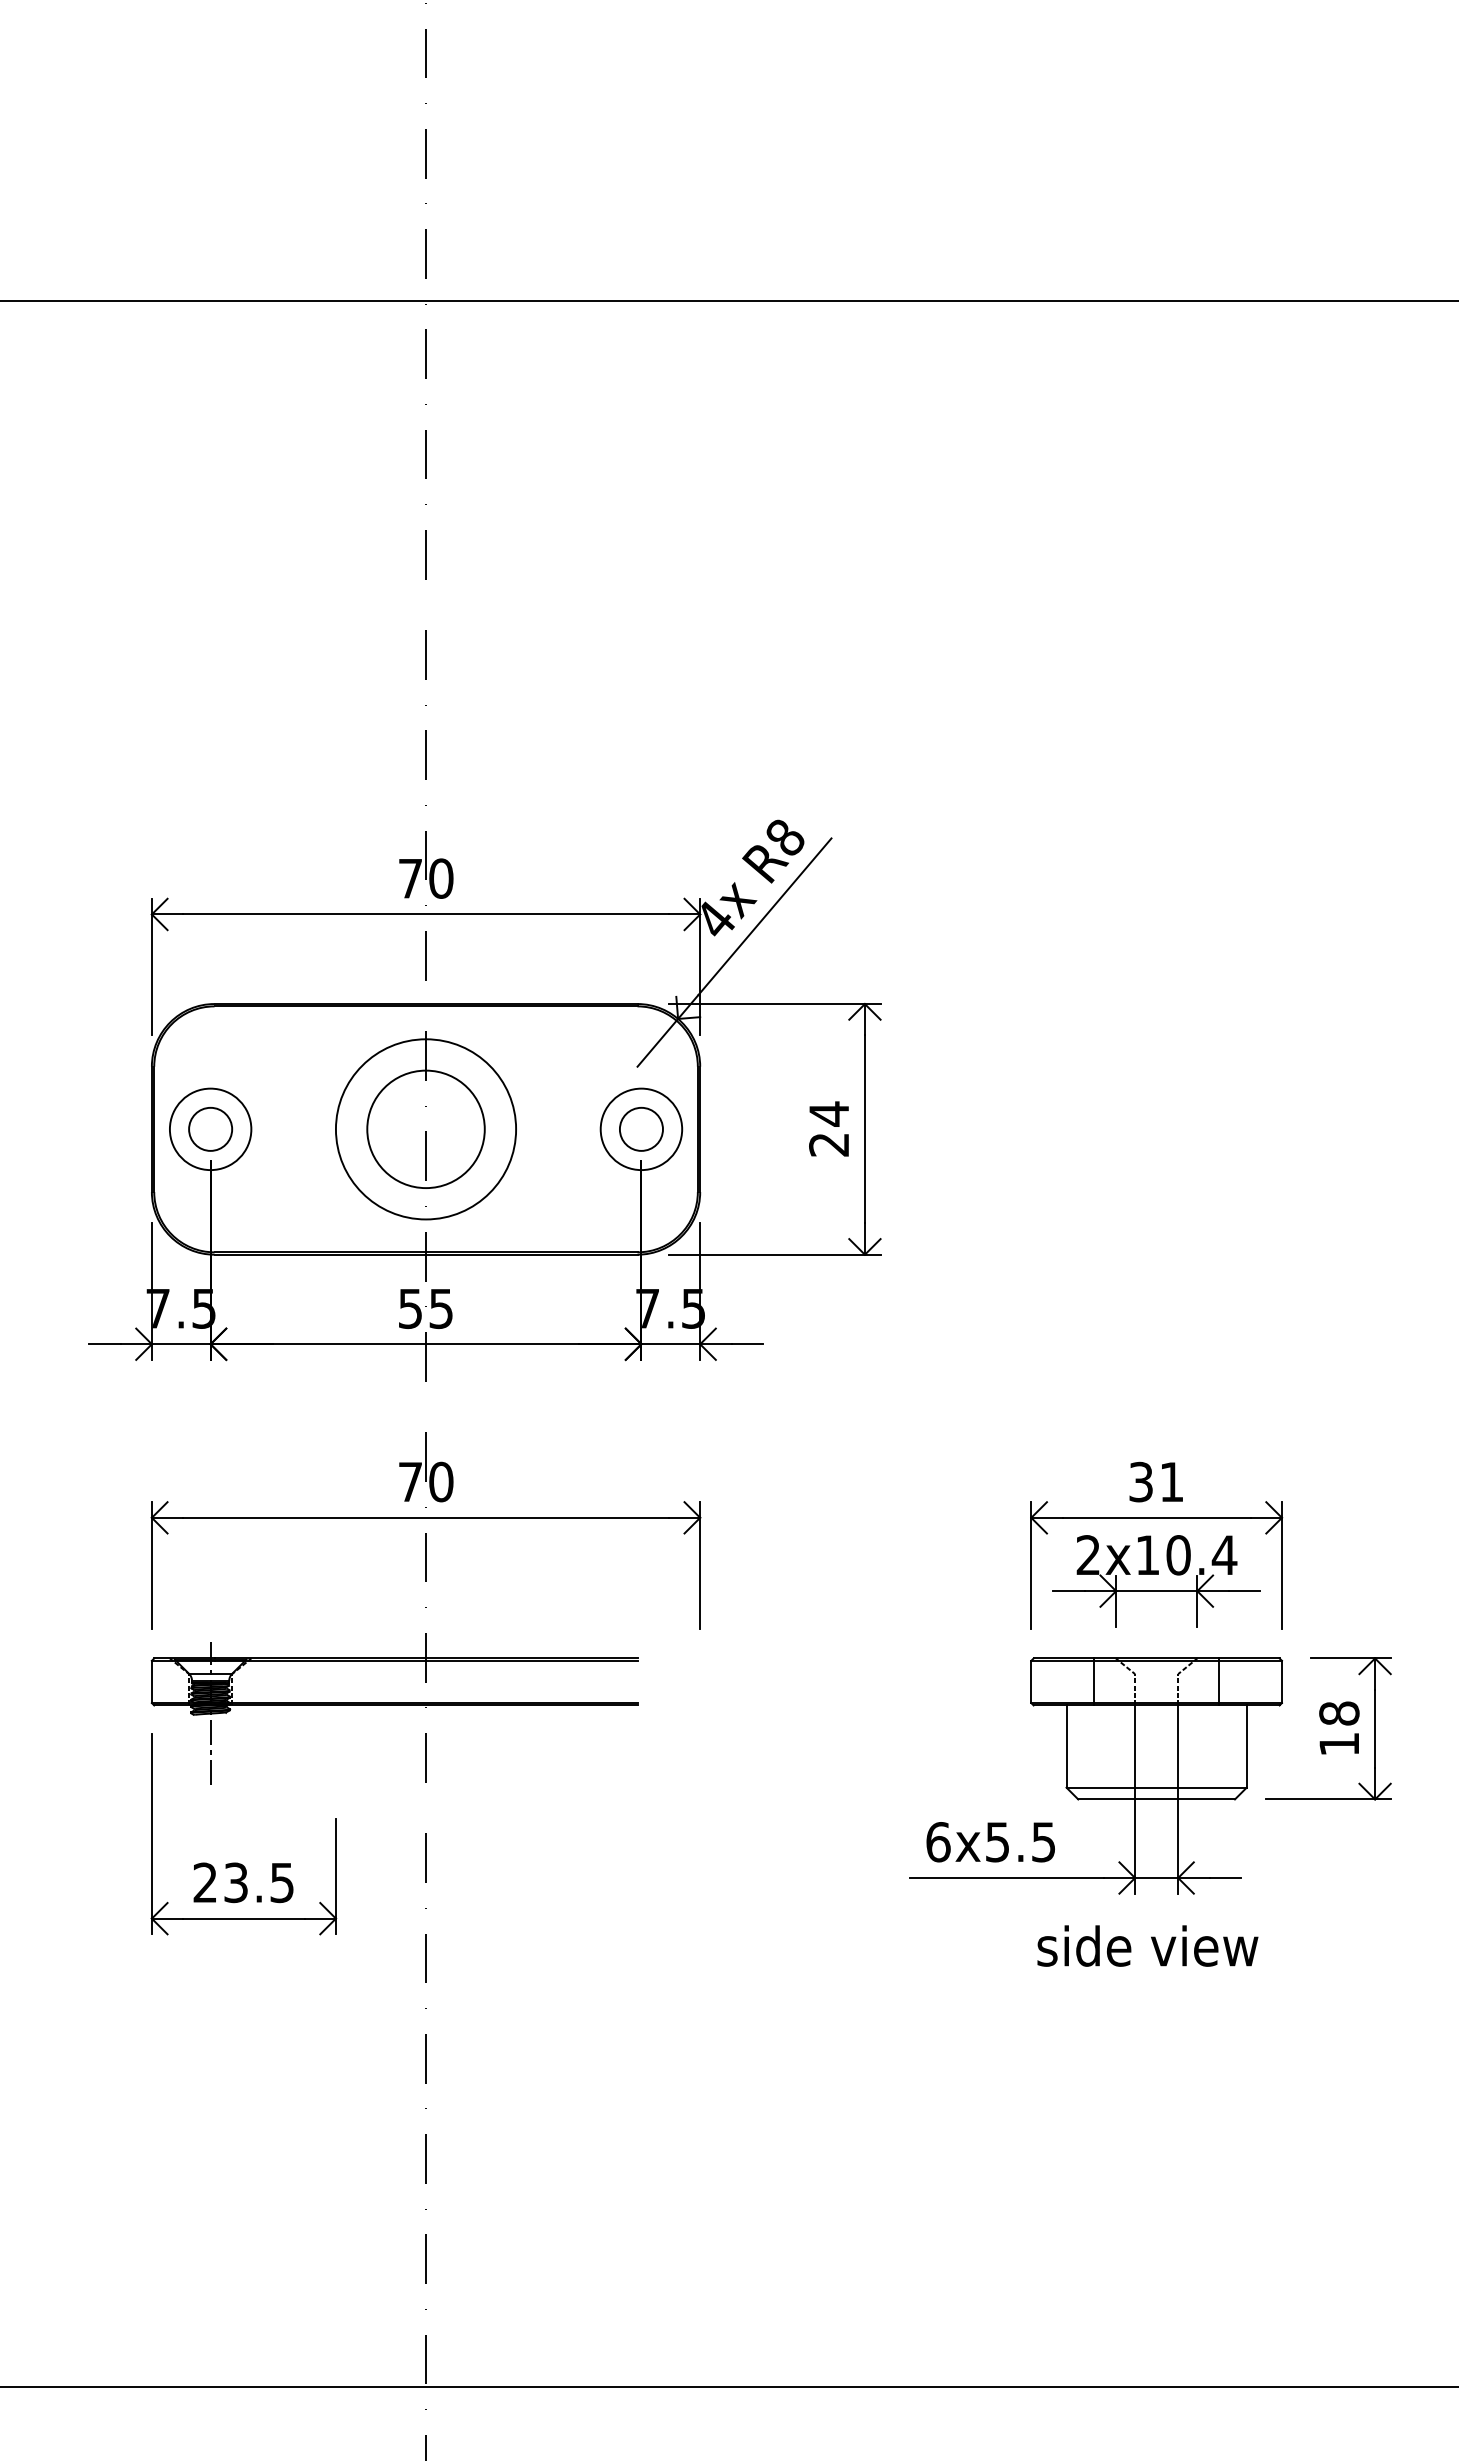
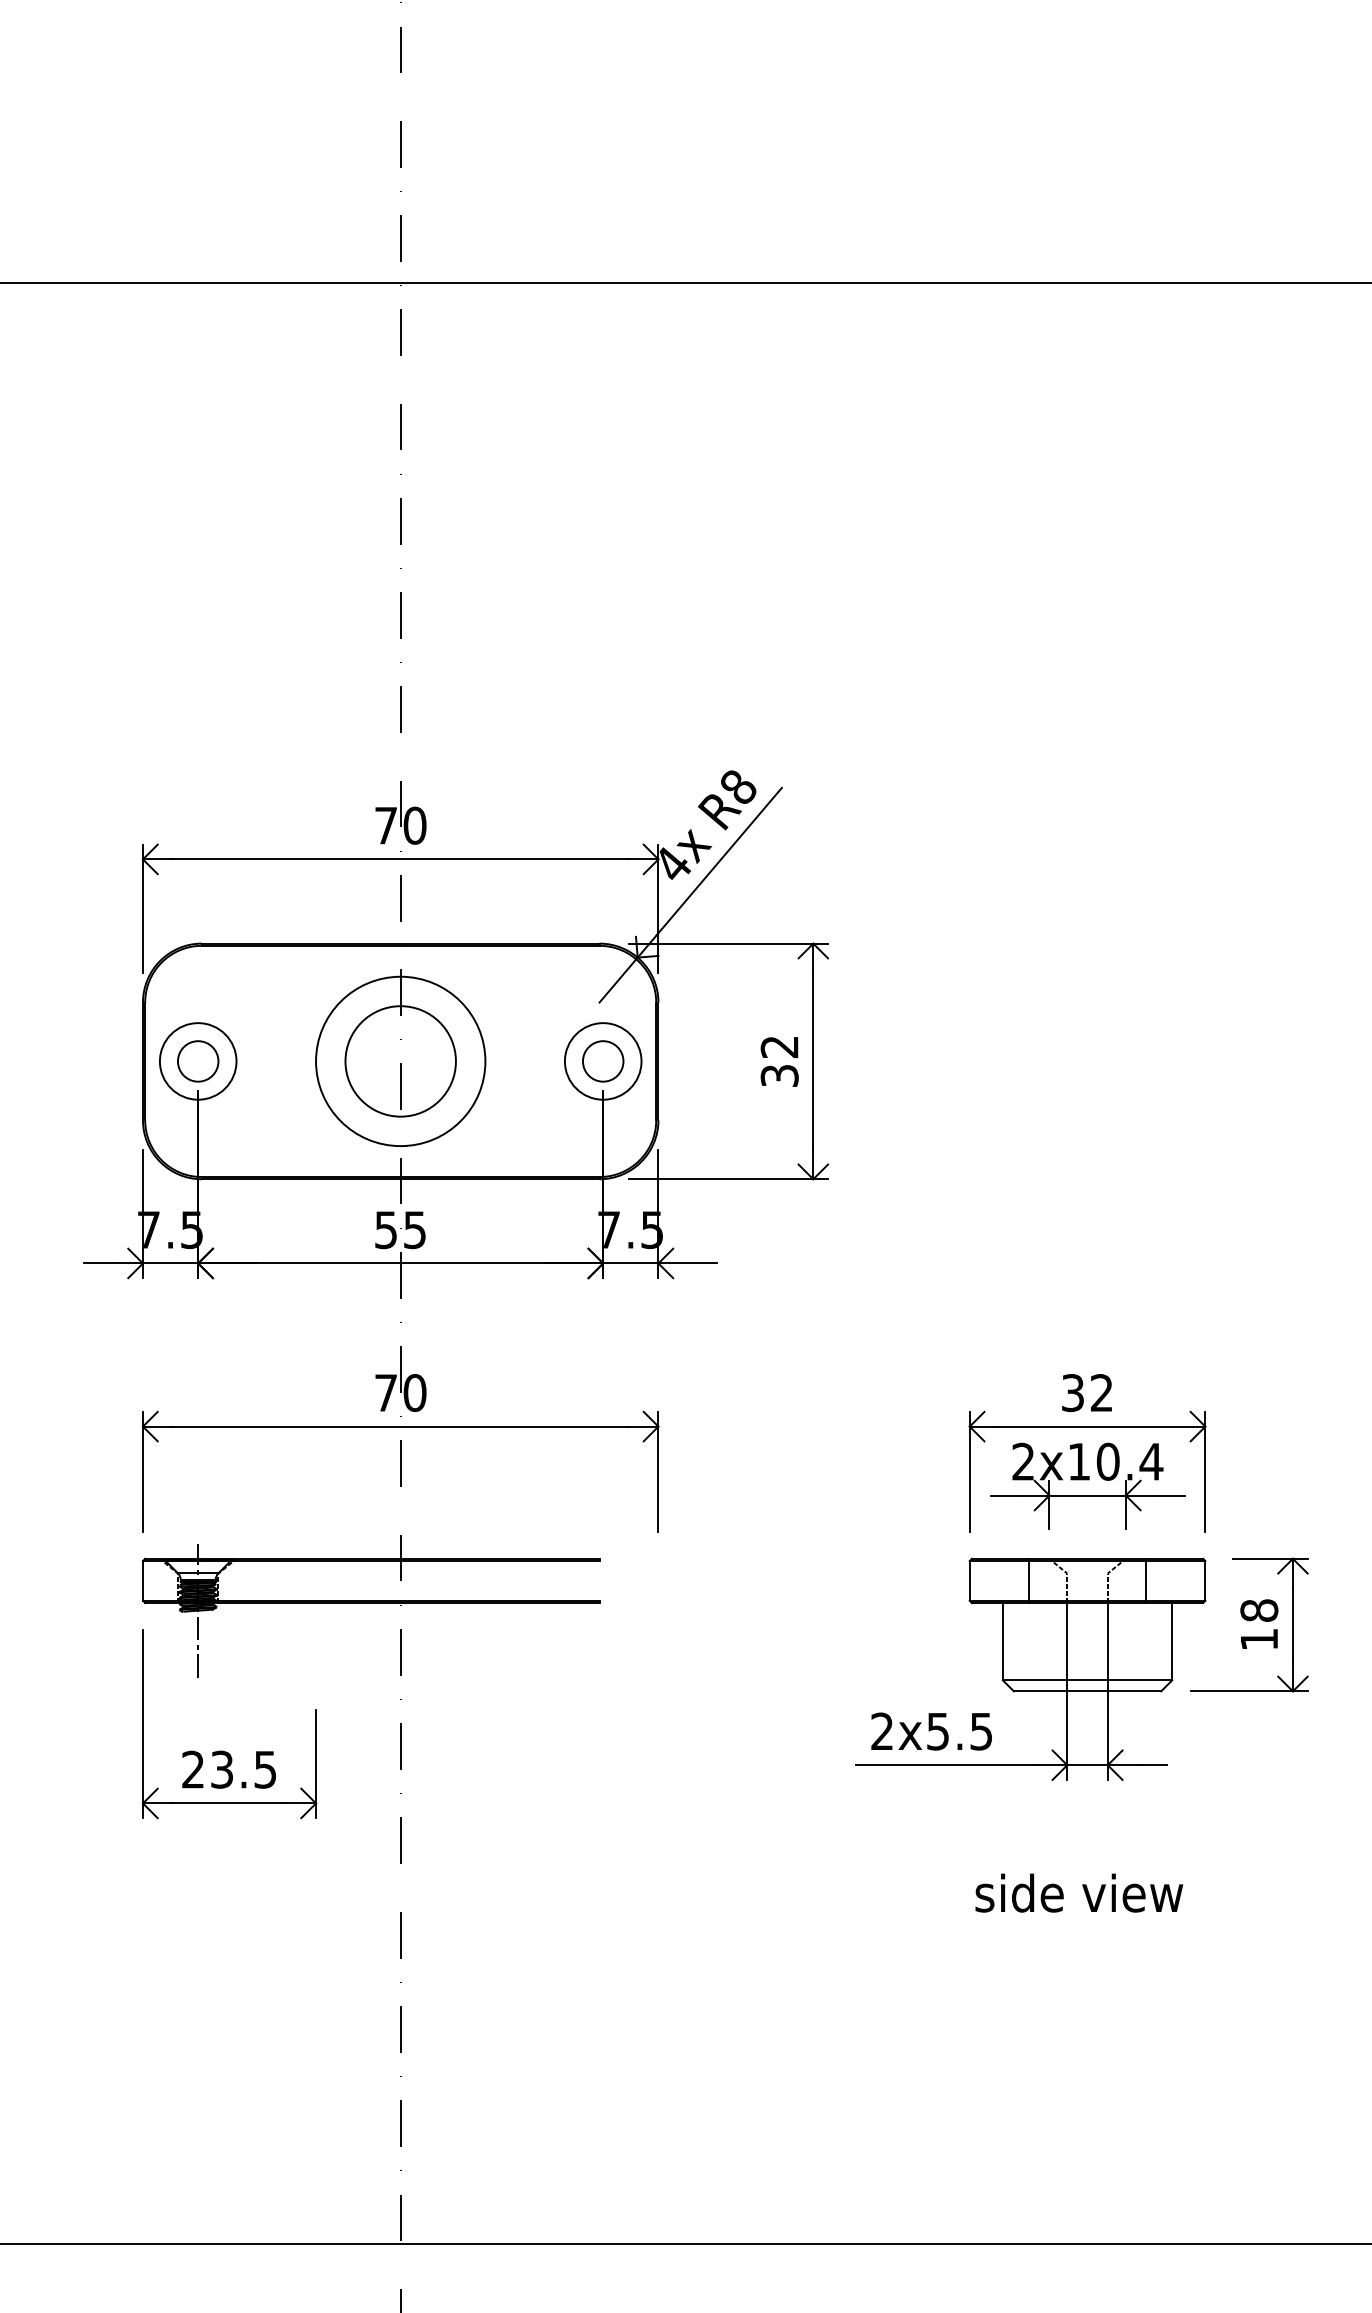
text: (829, 1128) -> (780, 1060), 24 -> 32
text: (1171, 1481) -> (1101, 1392), 31 -> 32
text: (938, 1842) -> (882, 1731), 6x5.5 -> 2x5.5
text: (1147, 1945) -> (1078, 1892), moved

